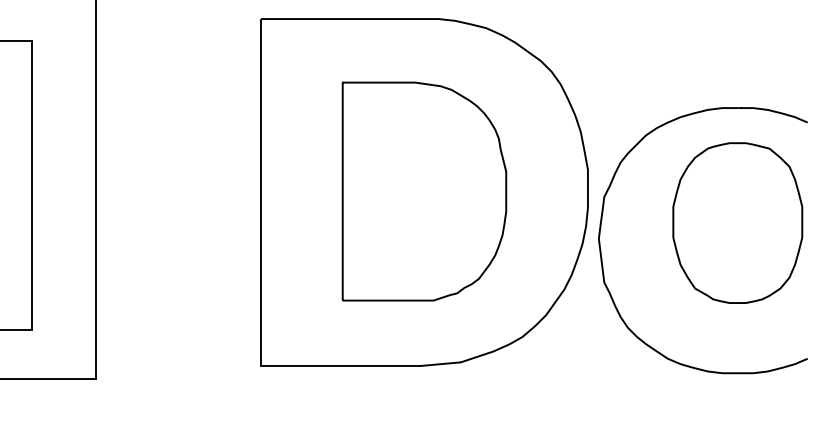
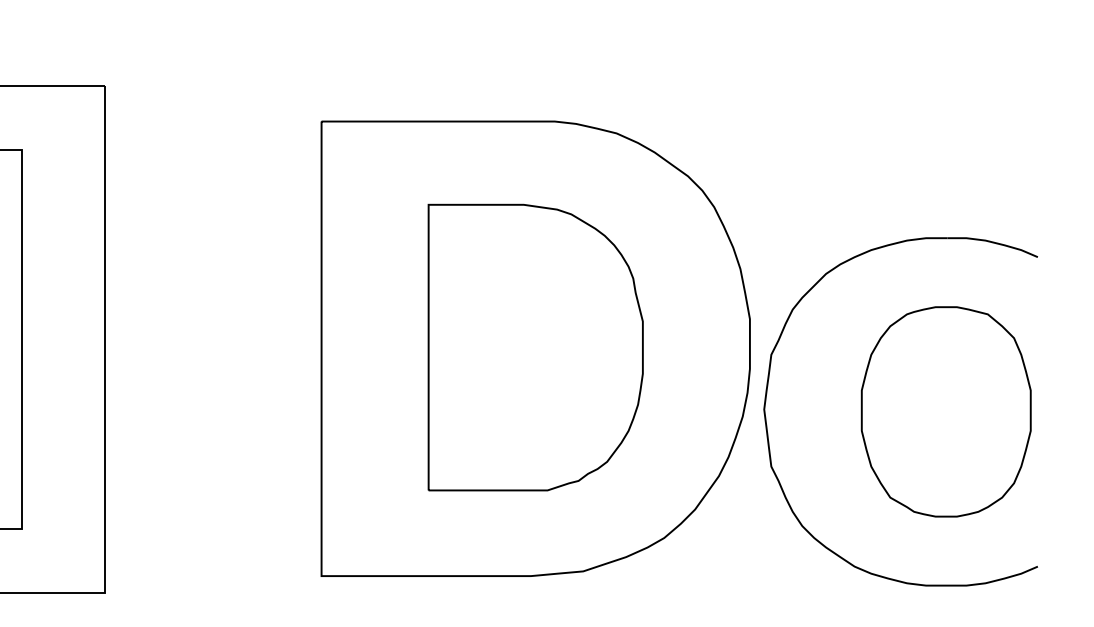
part: (737, 222) -> (945, 411), moved

